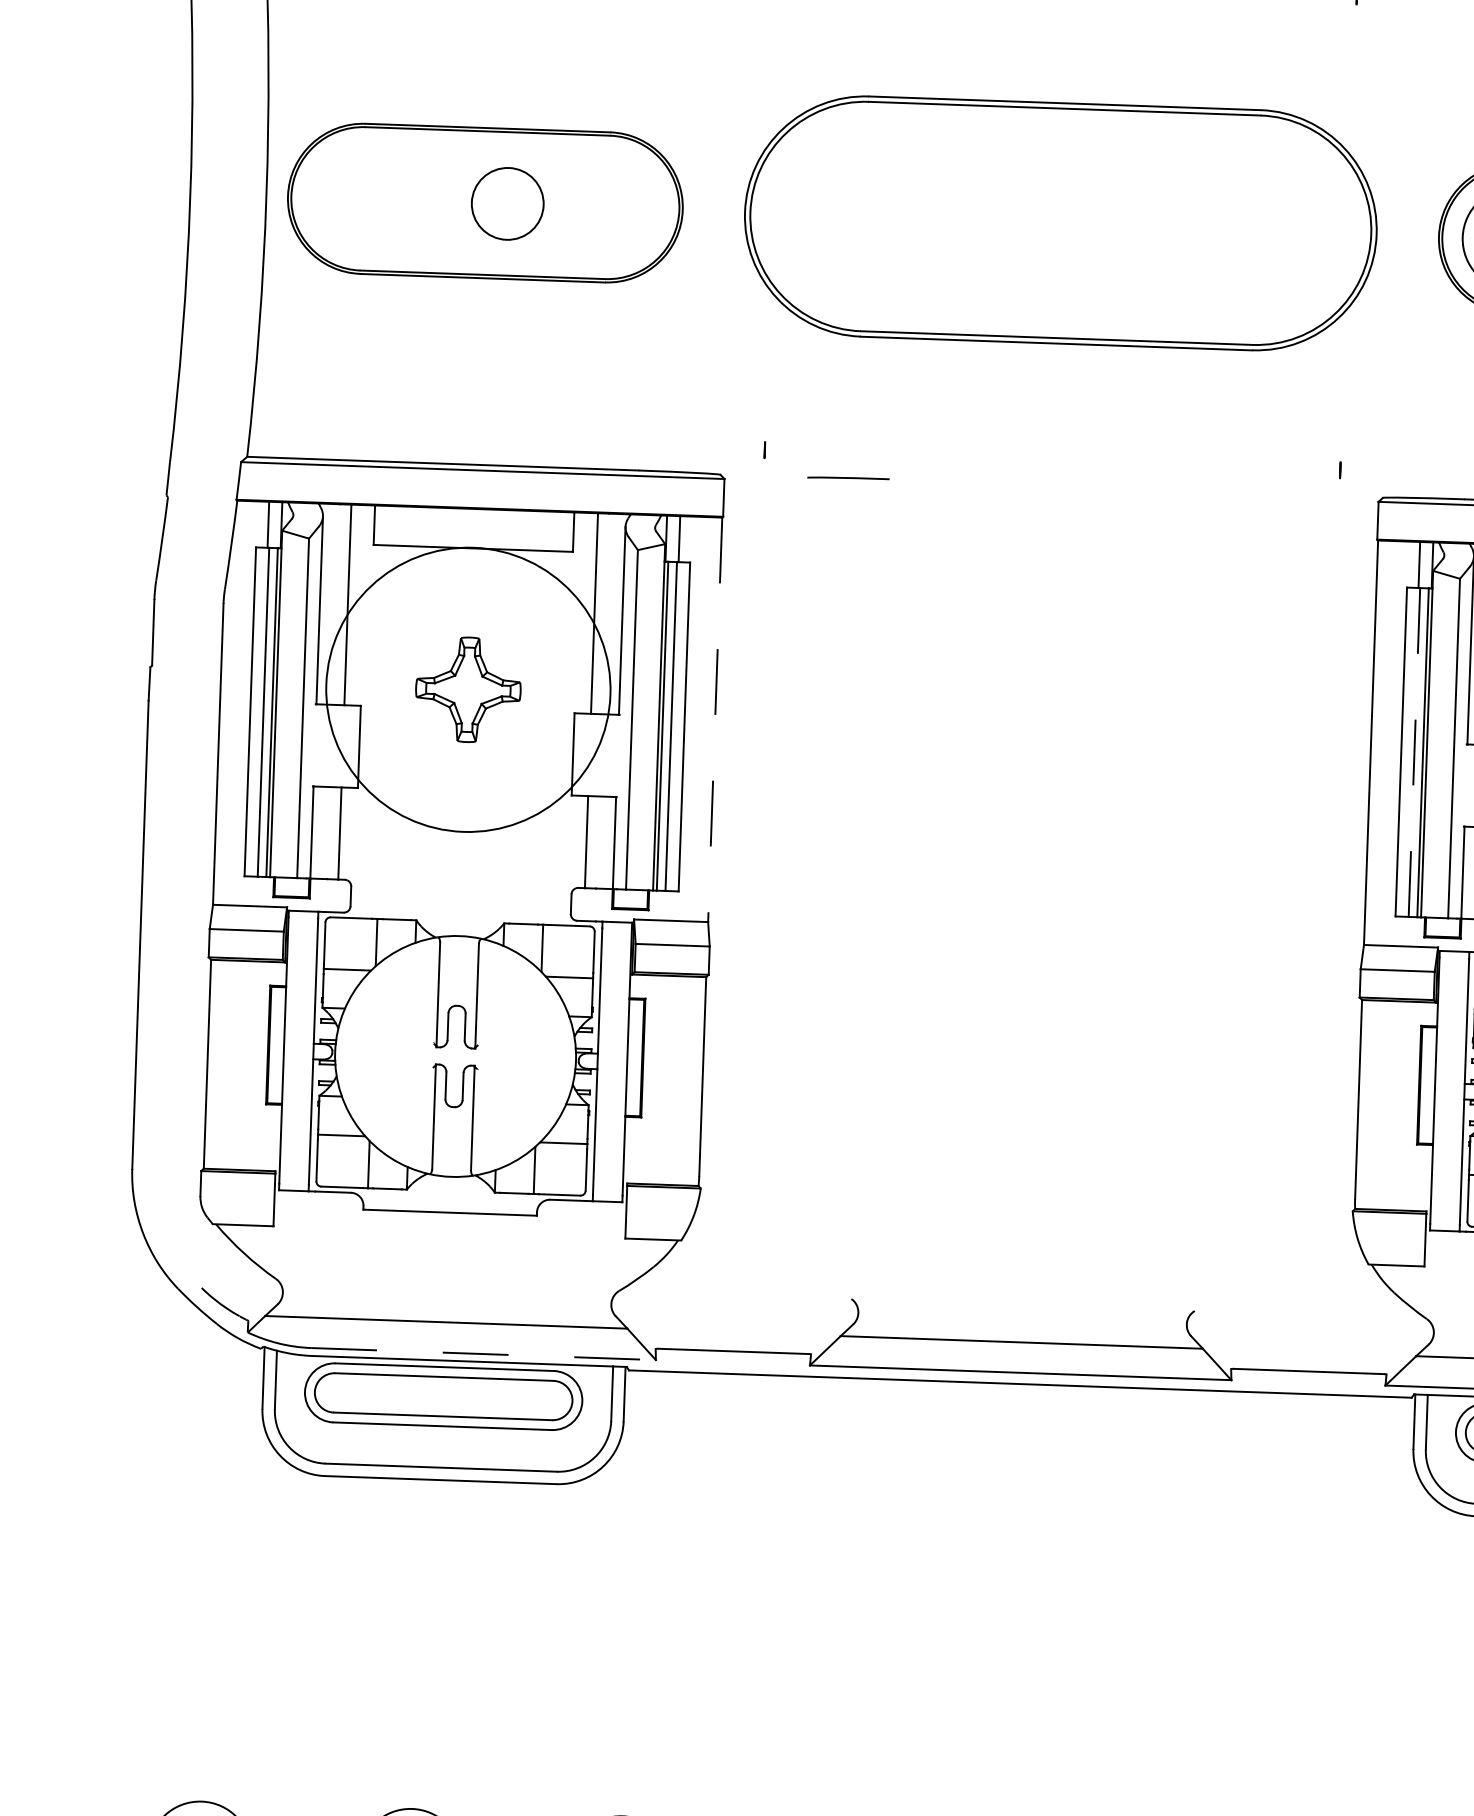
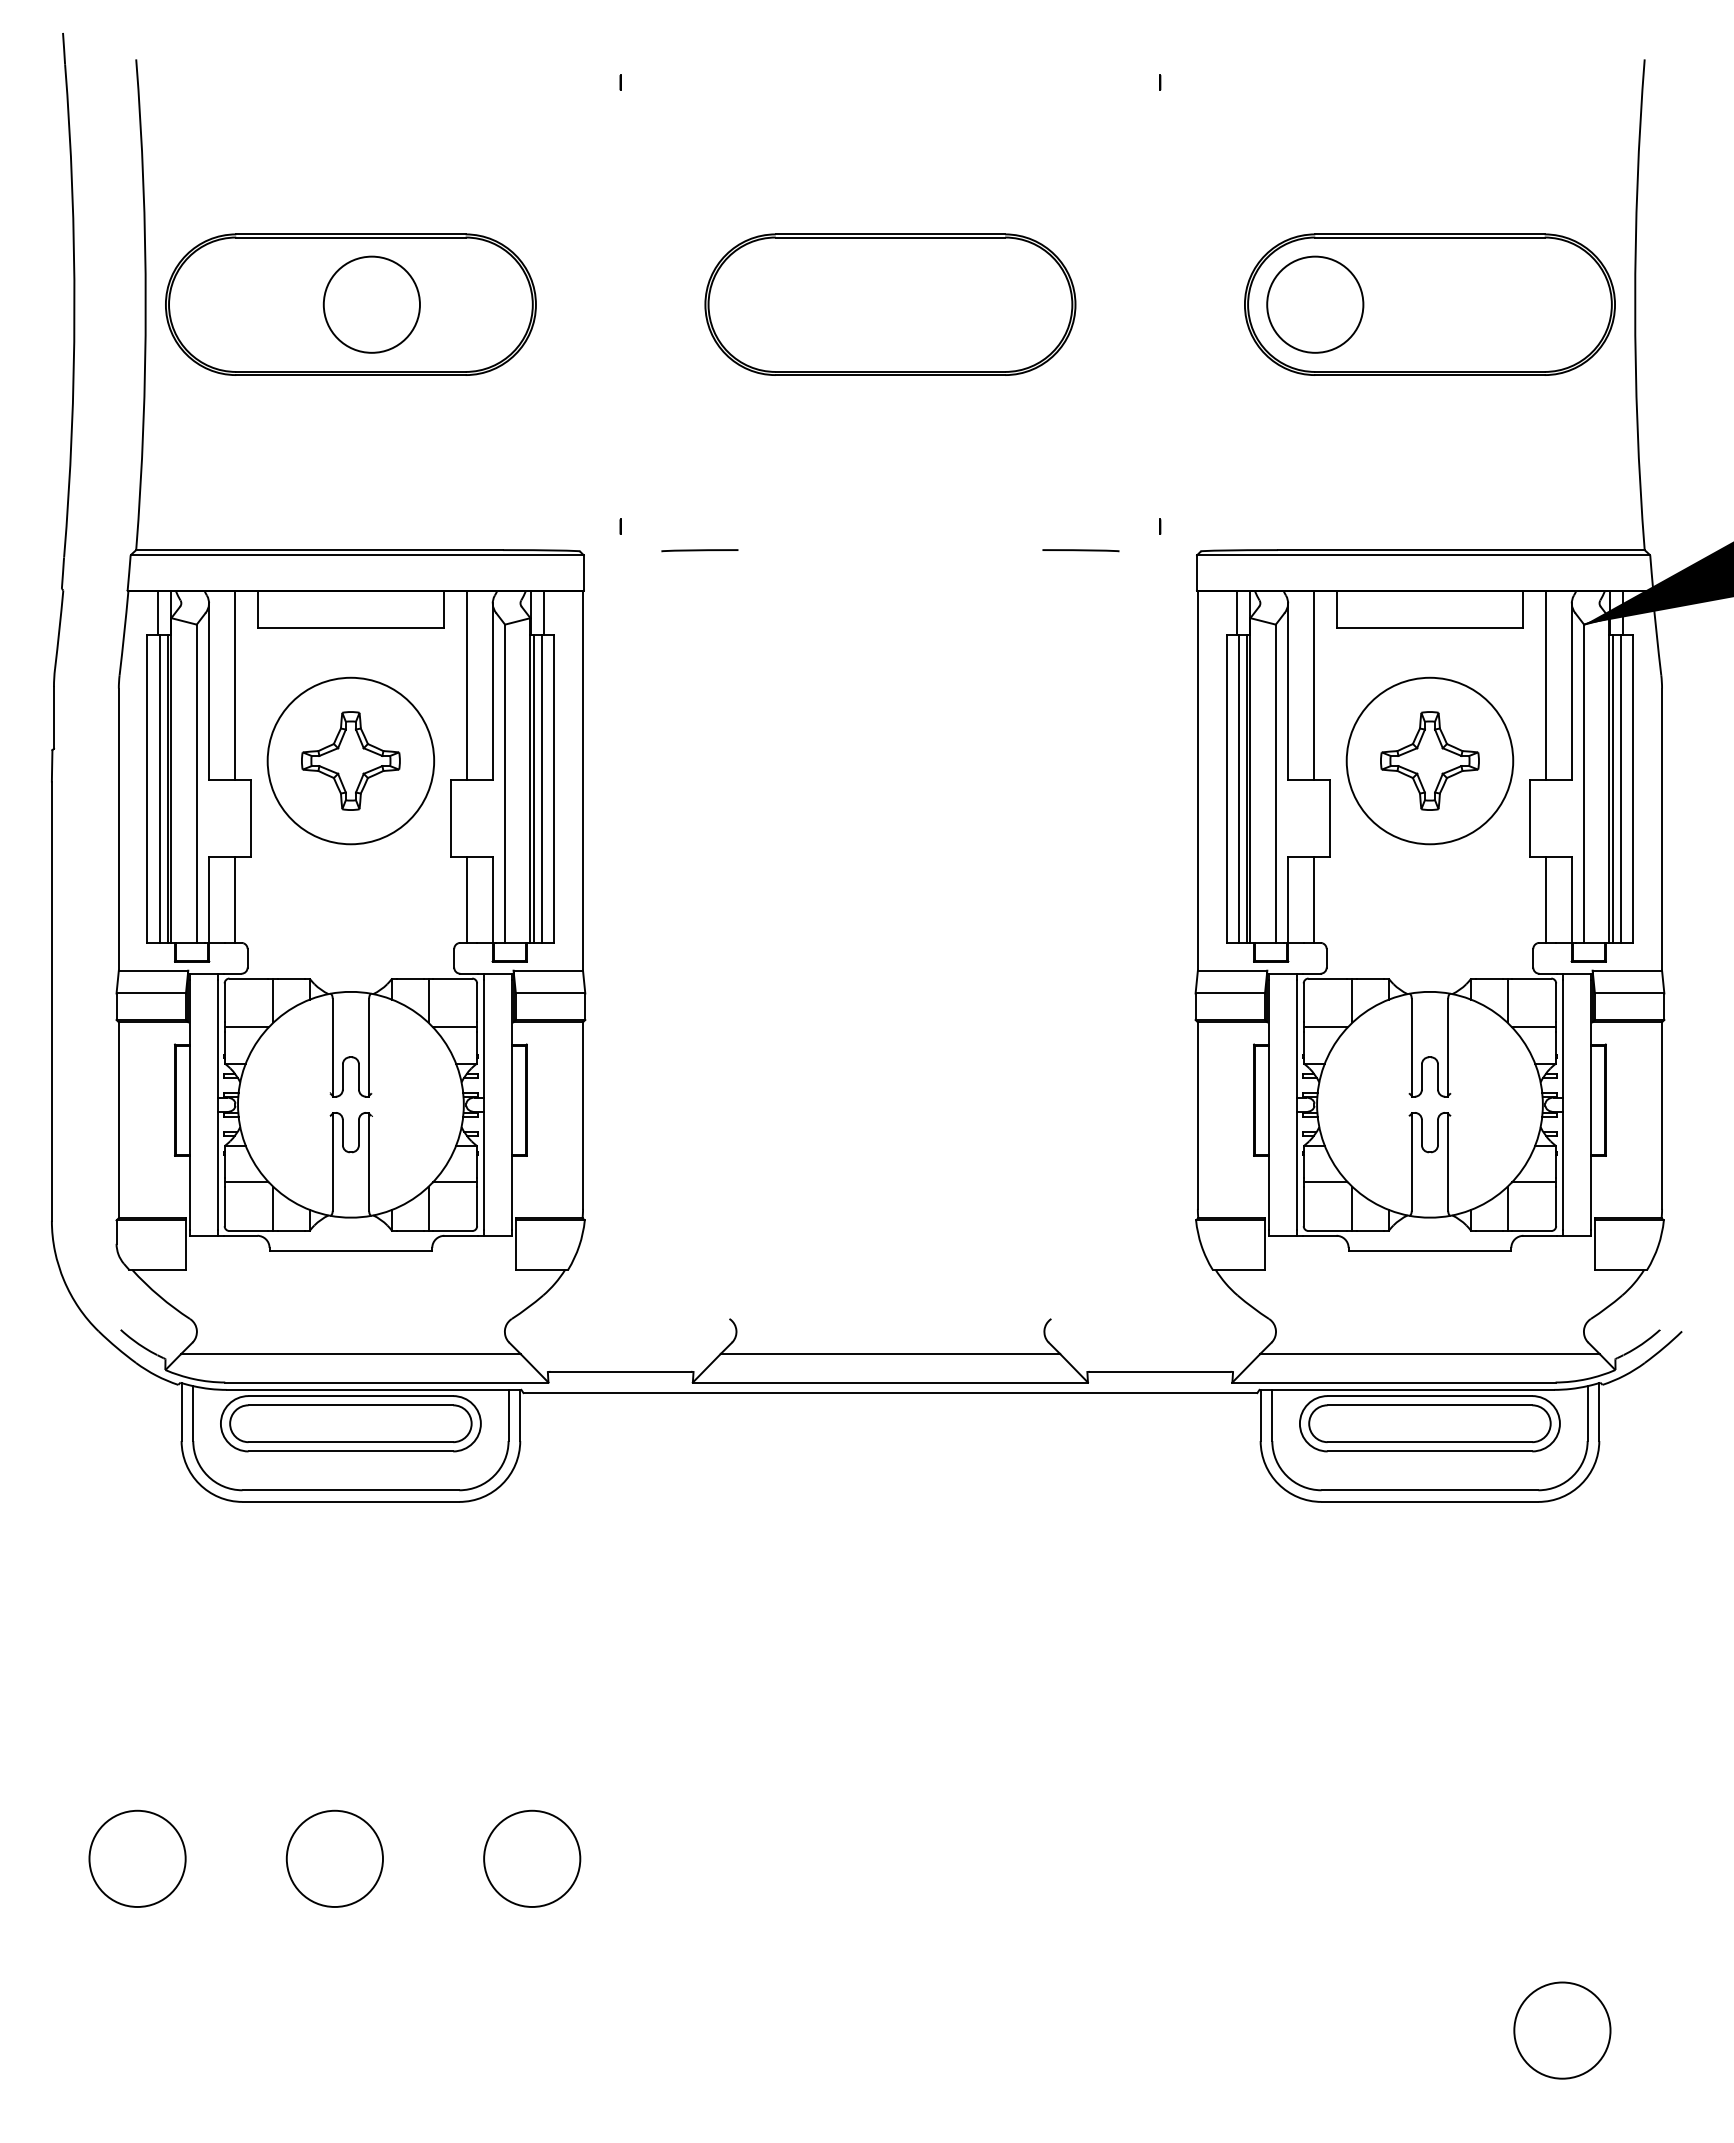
circle: (507, 203) -> (371, 304), size x1.43
part: (1060, 222) -> (890, 304), size x0.62
line: (1254, 492) -> (1080, 550), added
circle: (467, 689) -> (350, 760), size x0.62
line: (715, 720) -> (583, 781), dashed -> solid
line: (1414, 752) -> (1238, 788), dashed -> solid
line: (483, 1354) -> (386, 1382), dashed -> solid

